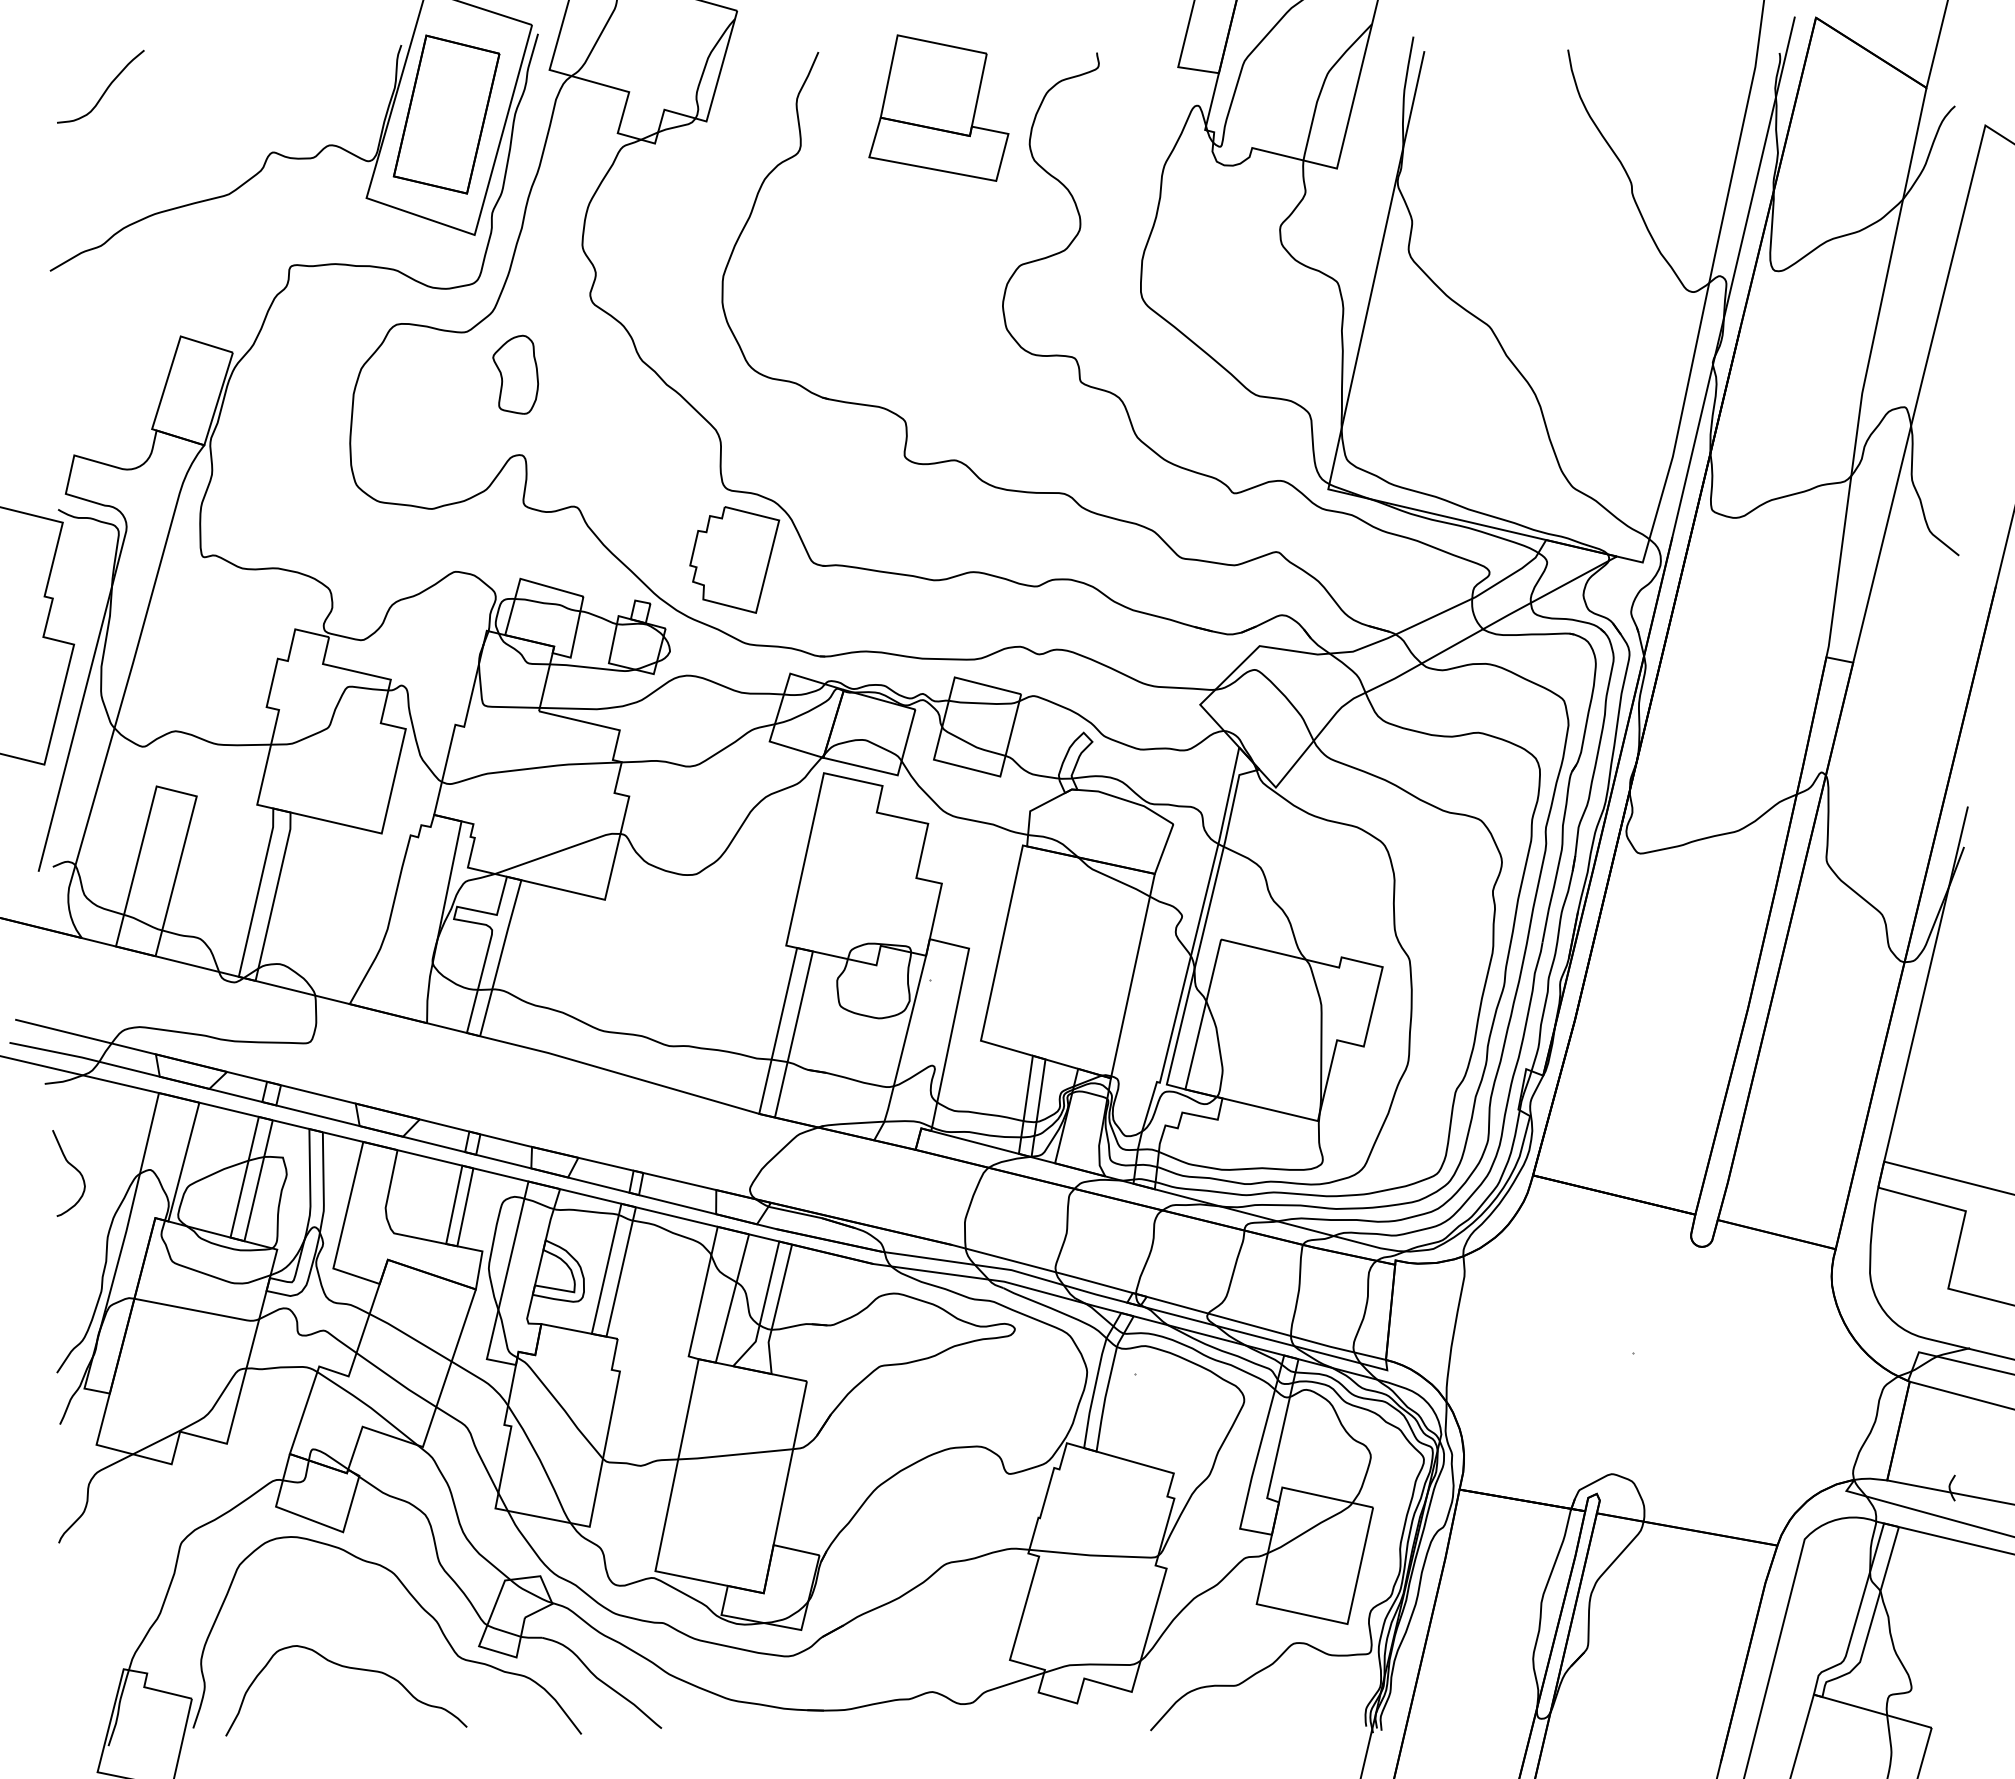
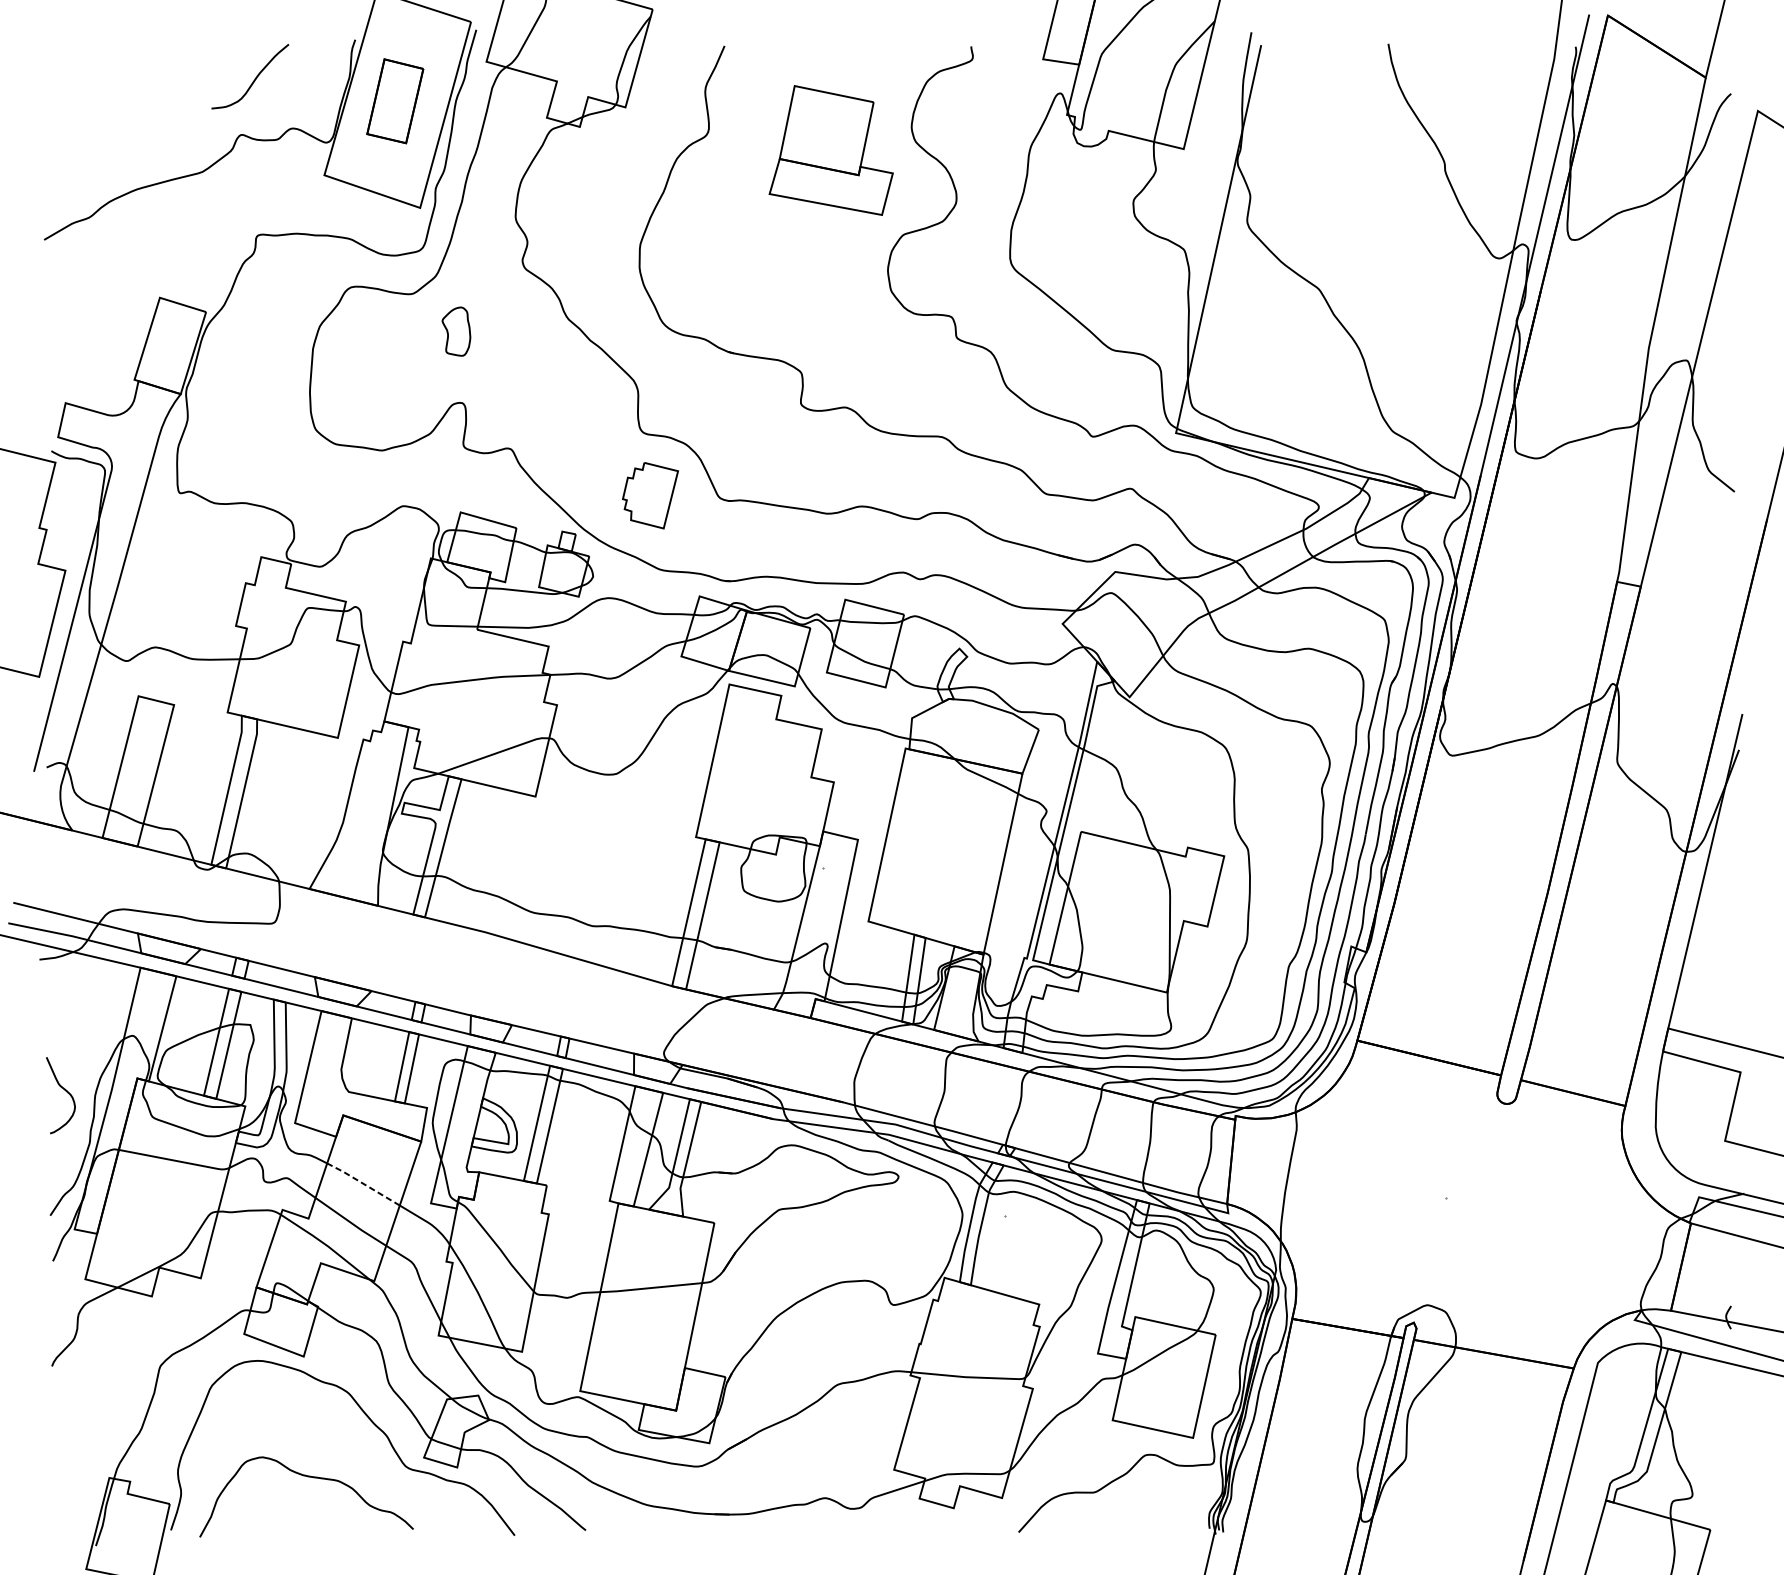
curve: (105, 89) -> (254, 79), moved
part: (938, 107) -> (830, 149), moved
part: (446, 114) -> (395, 101), size x0.6
part: (515, 374) -> (456, 331), size x0.7
part: (734, 559) -> (650, 495), size x0.7
curve: (72, 1167) -> (64, 1090), moved
line: (410, 1336) -> (363, 1183), solid -> dashed

